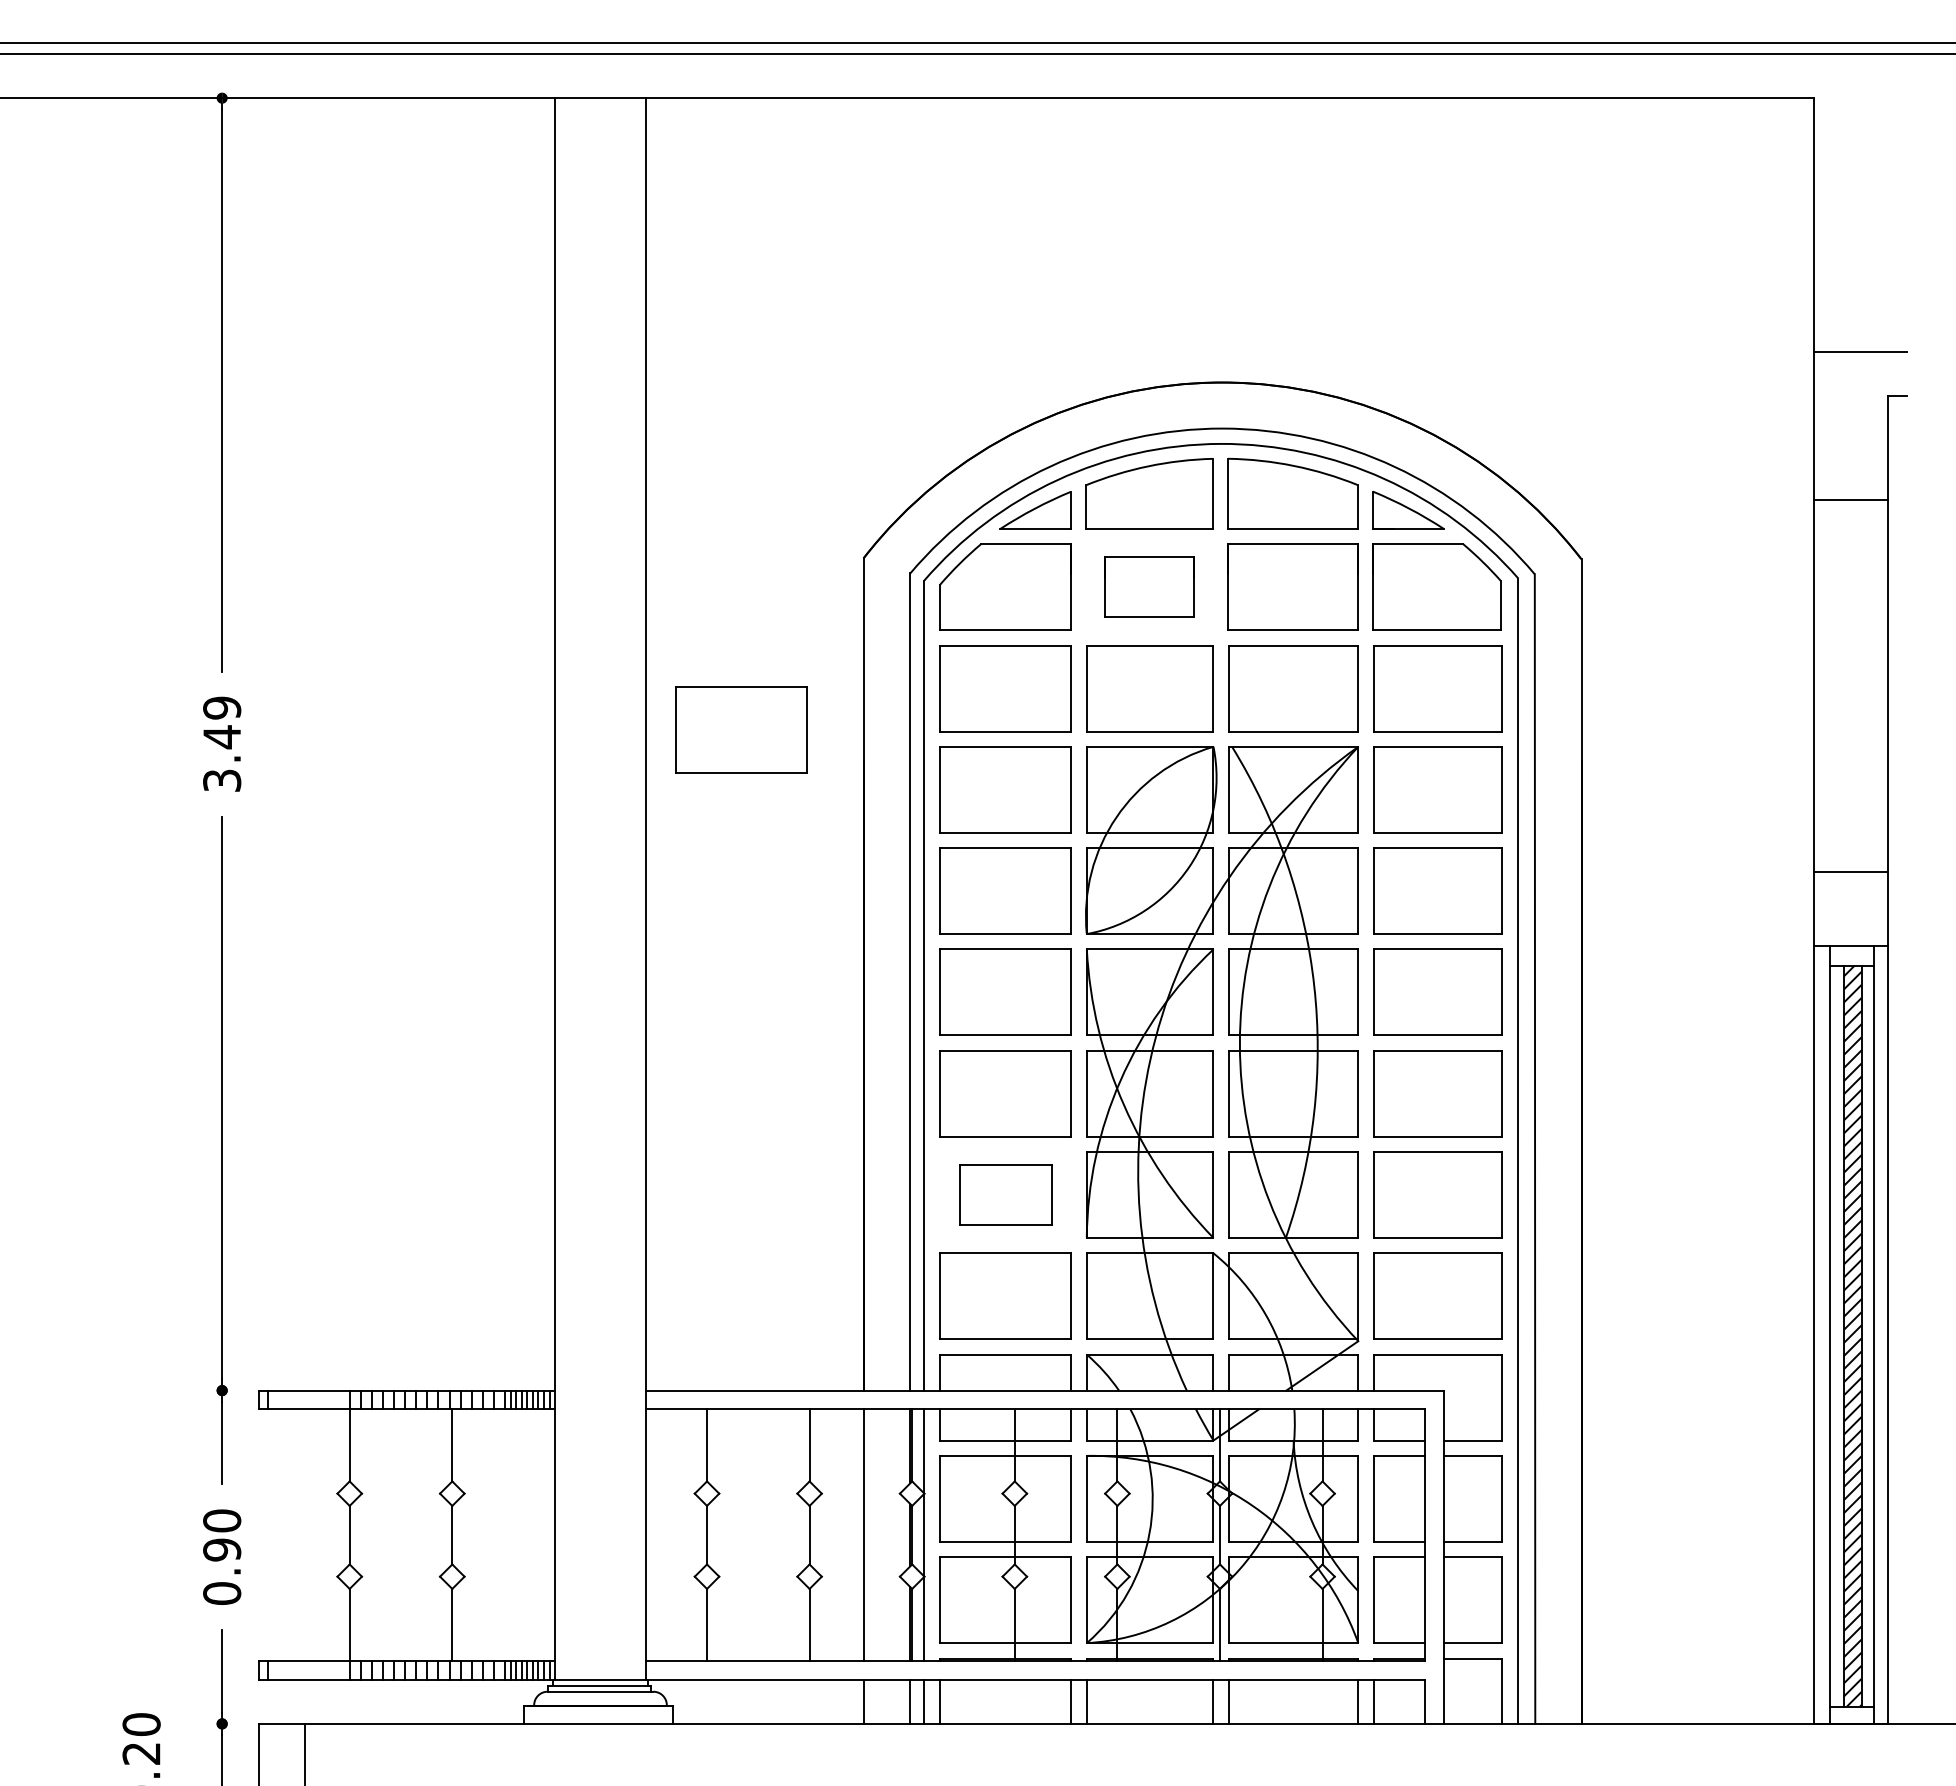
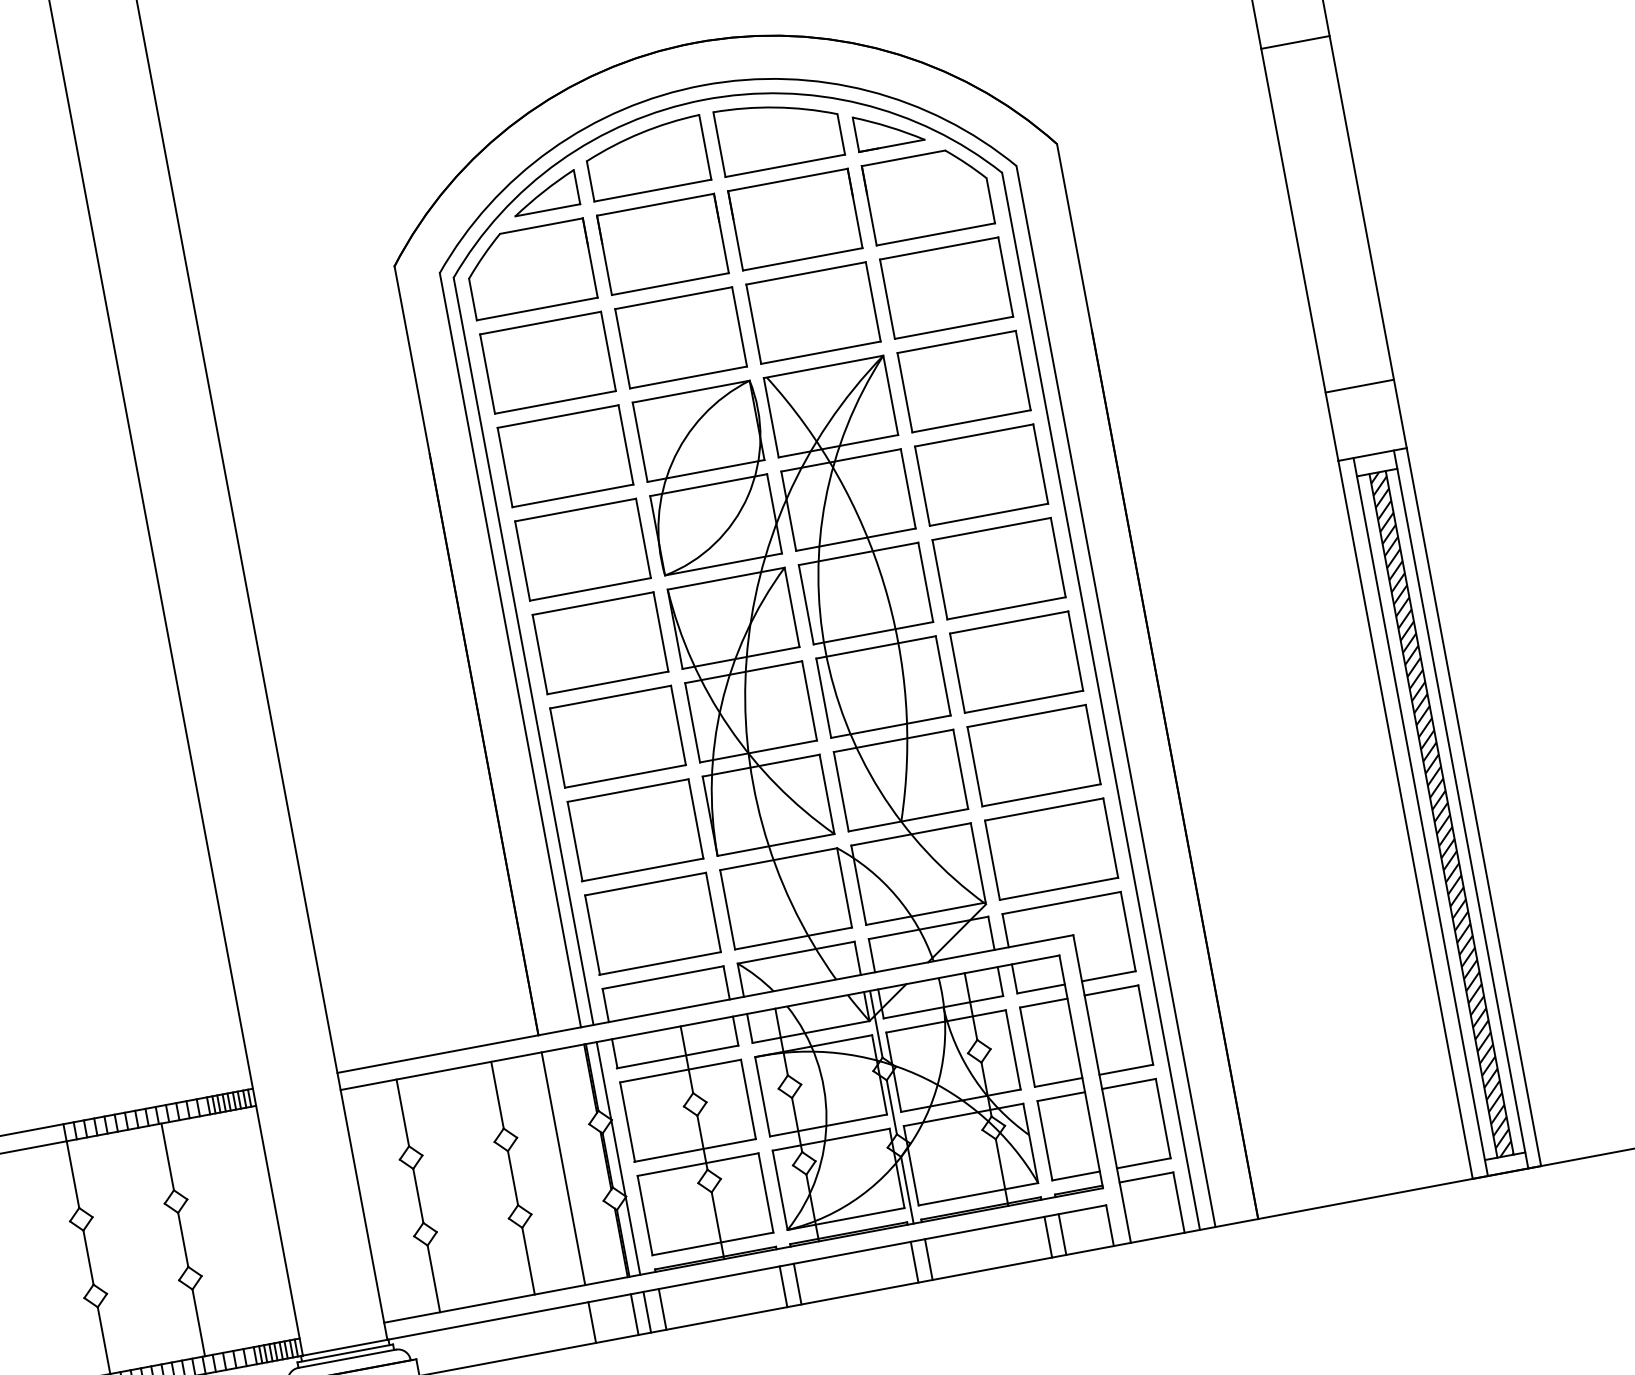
part: (1149, 586) -> (662, 243), size x1.43
part: (741, 729) -> (310, 446), removed
part: (1005, 1194) -> (635, 829), size x1.43

